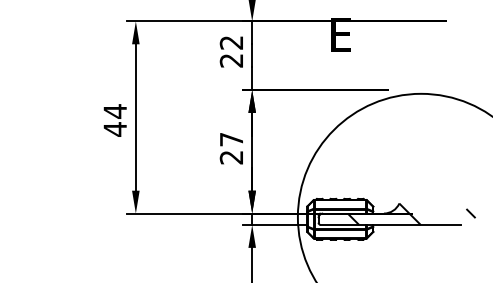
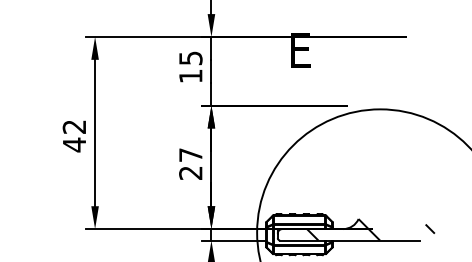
text: (231, 51) -> (190, 67), 22 -> 15
text: (114, 111) -> (73, 127), 44 -> 42

